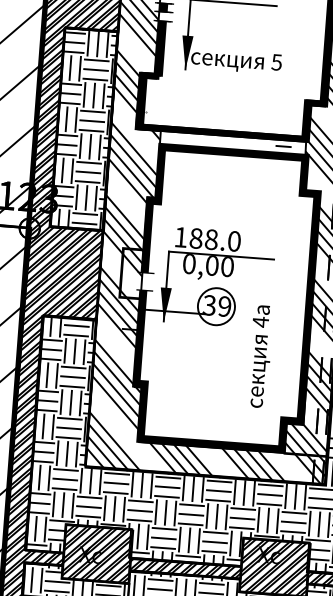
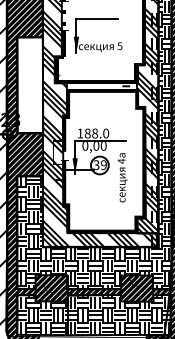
hatch: (84, 129) -> (30, 85), removed
text: (259, 355) -> (122, 177), moved

